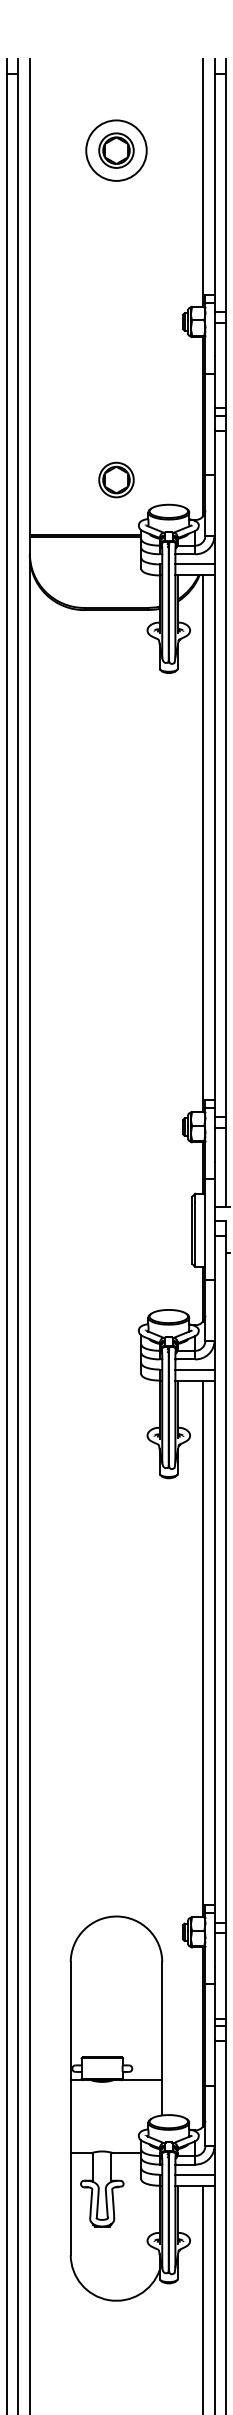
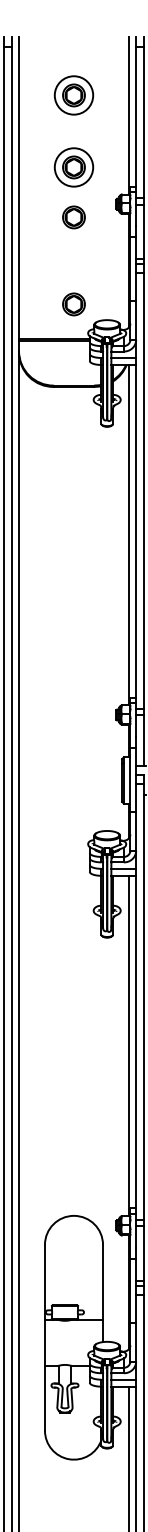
part: (115, 264) -> (73, 167), added
part: (115, 343) -> (73, 217), added

